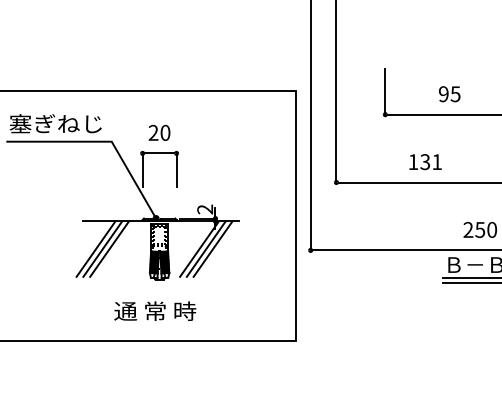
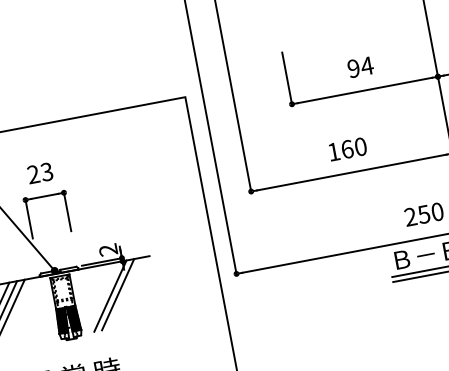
text: (455, 94) -> (367, 66), 95 -> 94
text: (165, 132) -> (46, 171), 20 -> 23
text: (431, 162) -> (354, 148), 131 -> 160
line: (212, 248) -> (124, 292), removed

